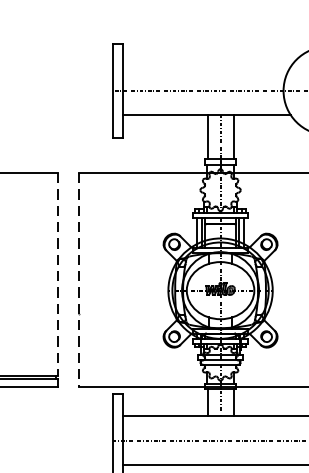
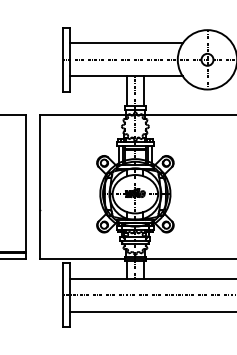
line: (205, 66) -> (125, 43), added
line: (57, 274) -> (25, 183), dashed -> solid
line: (79, 280) -> (40, 187), dashed -> solid

